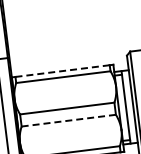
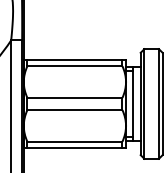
line: (62, 71) -> (74, 60), dashed -> solid
line: (68, 121) -> (74, 110), dashed -> solid

